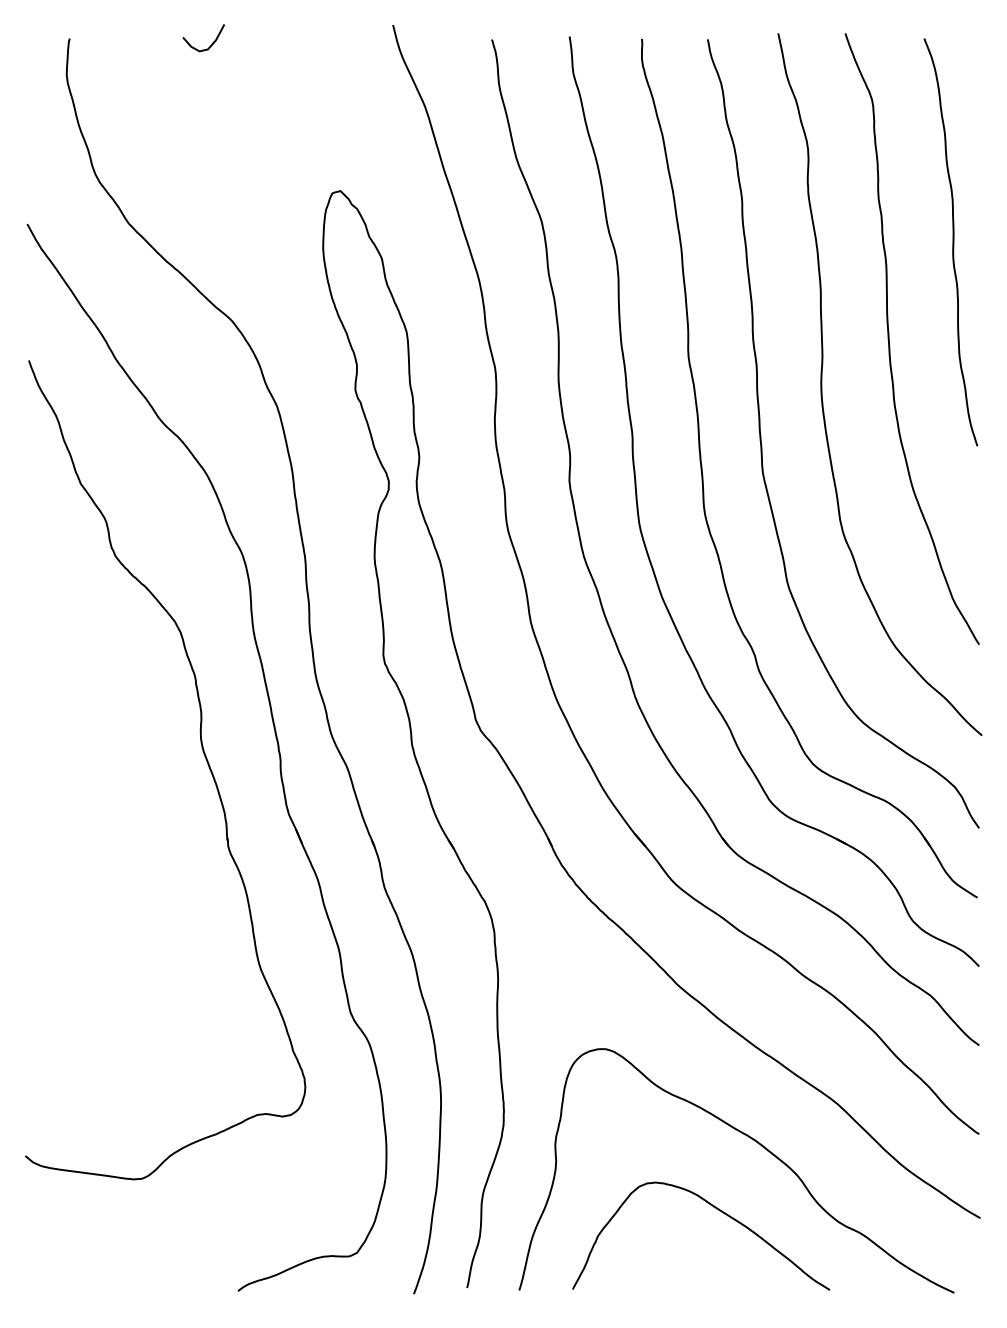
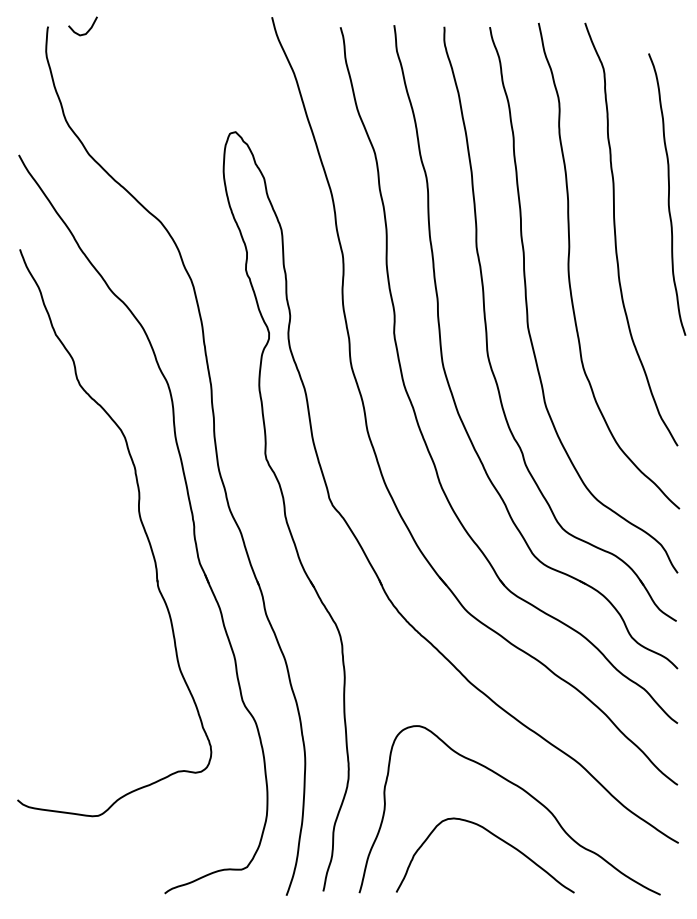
curve: (210, 44) -> (87, 30), moved
curve: (952, 242) -> (668, 194), moved

